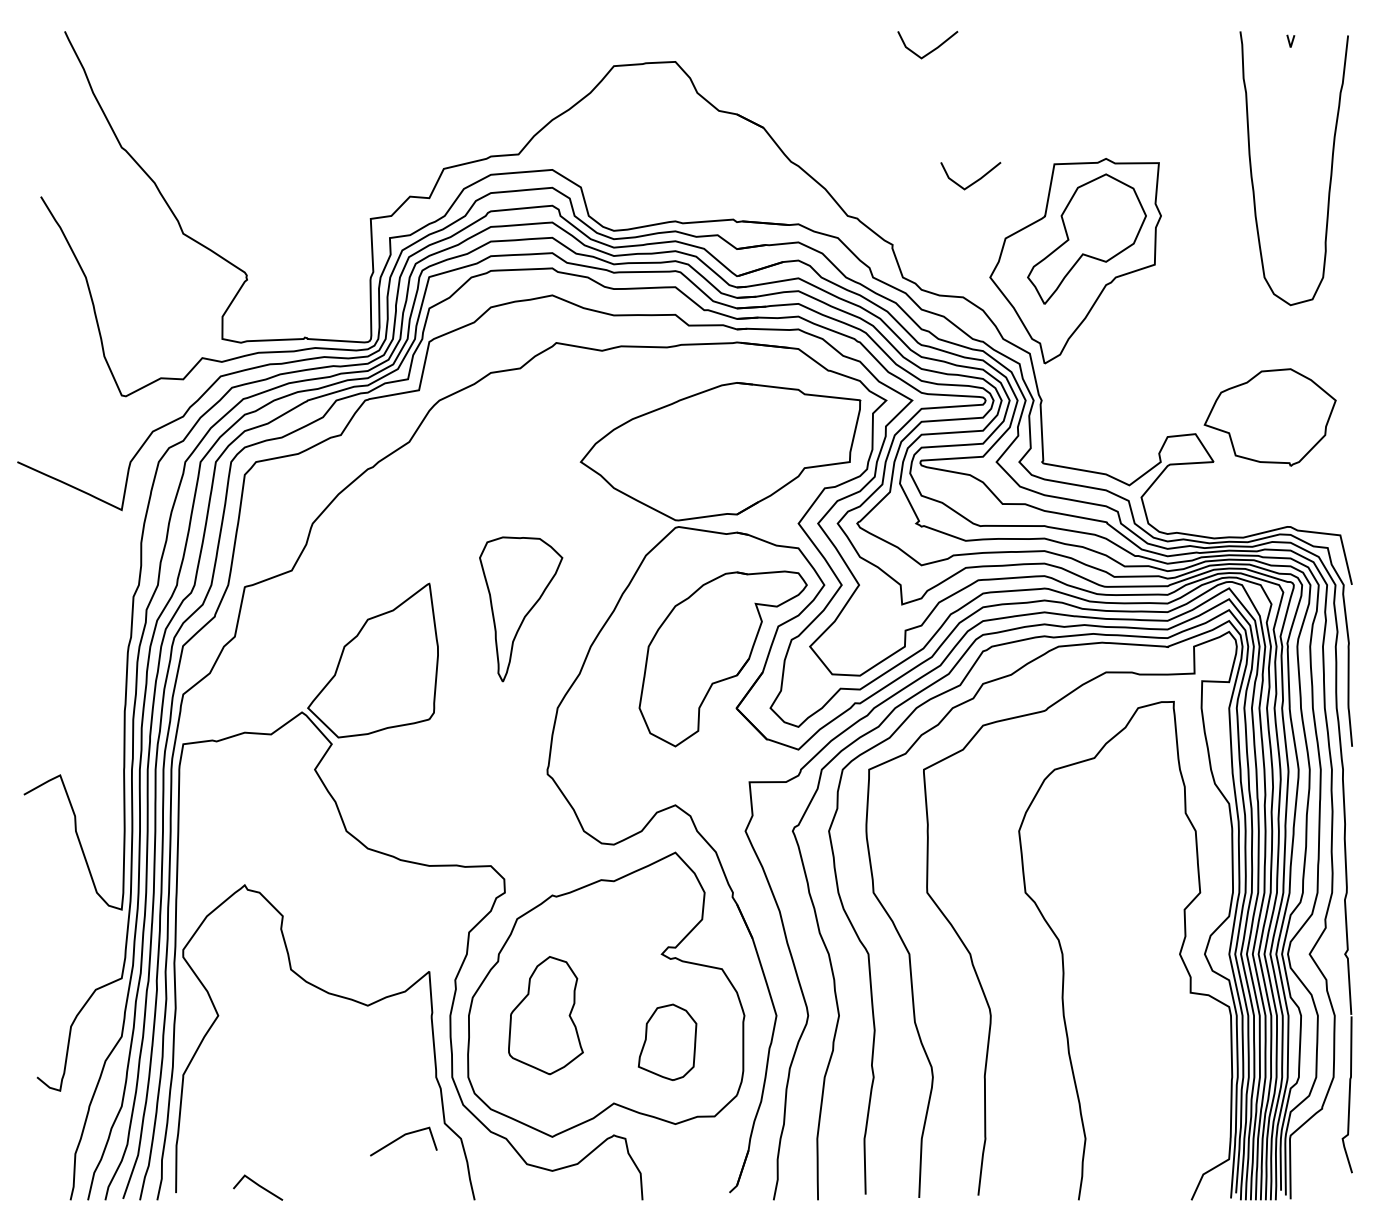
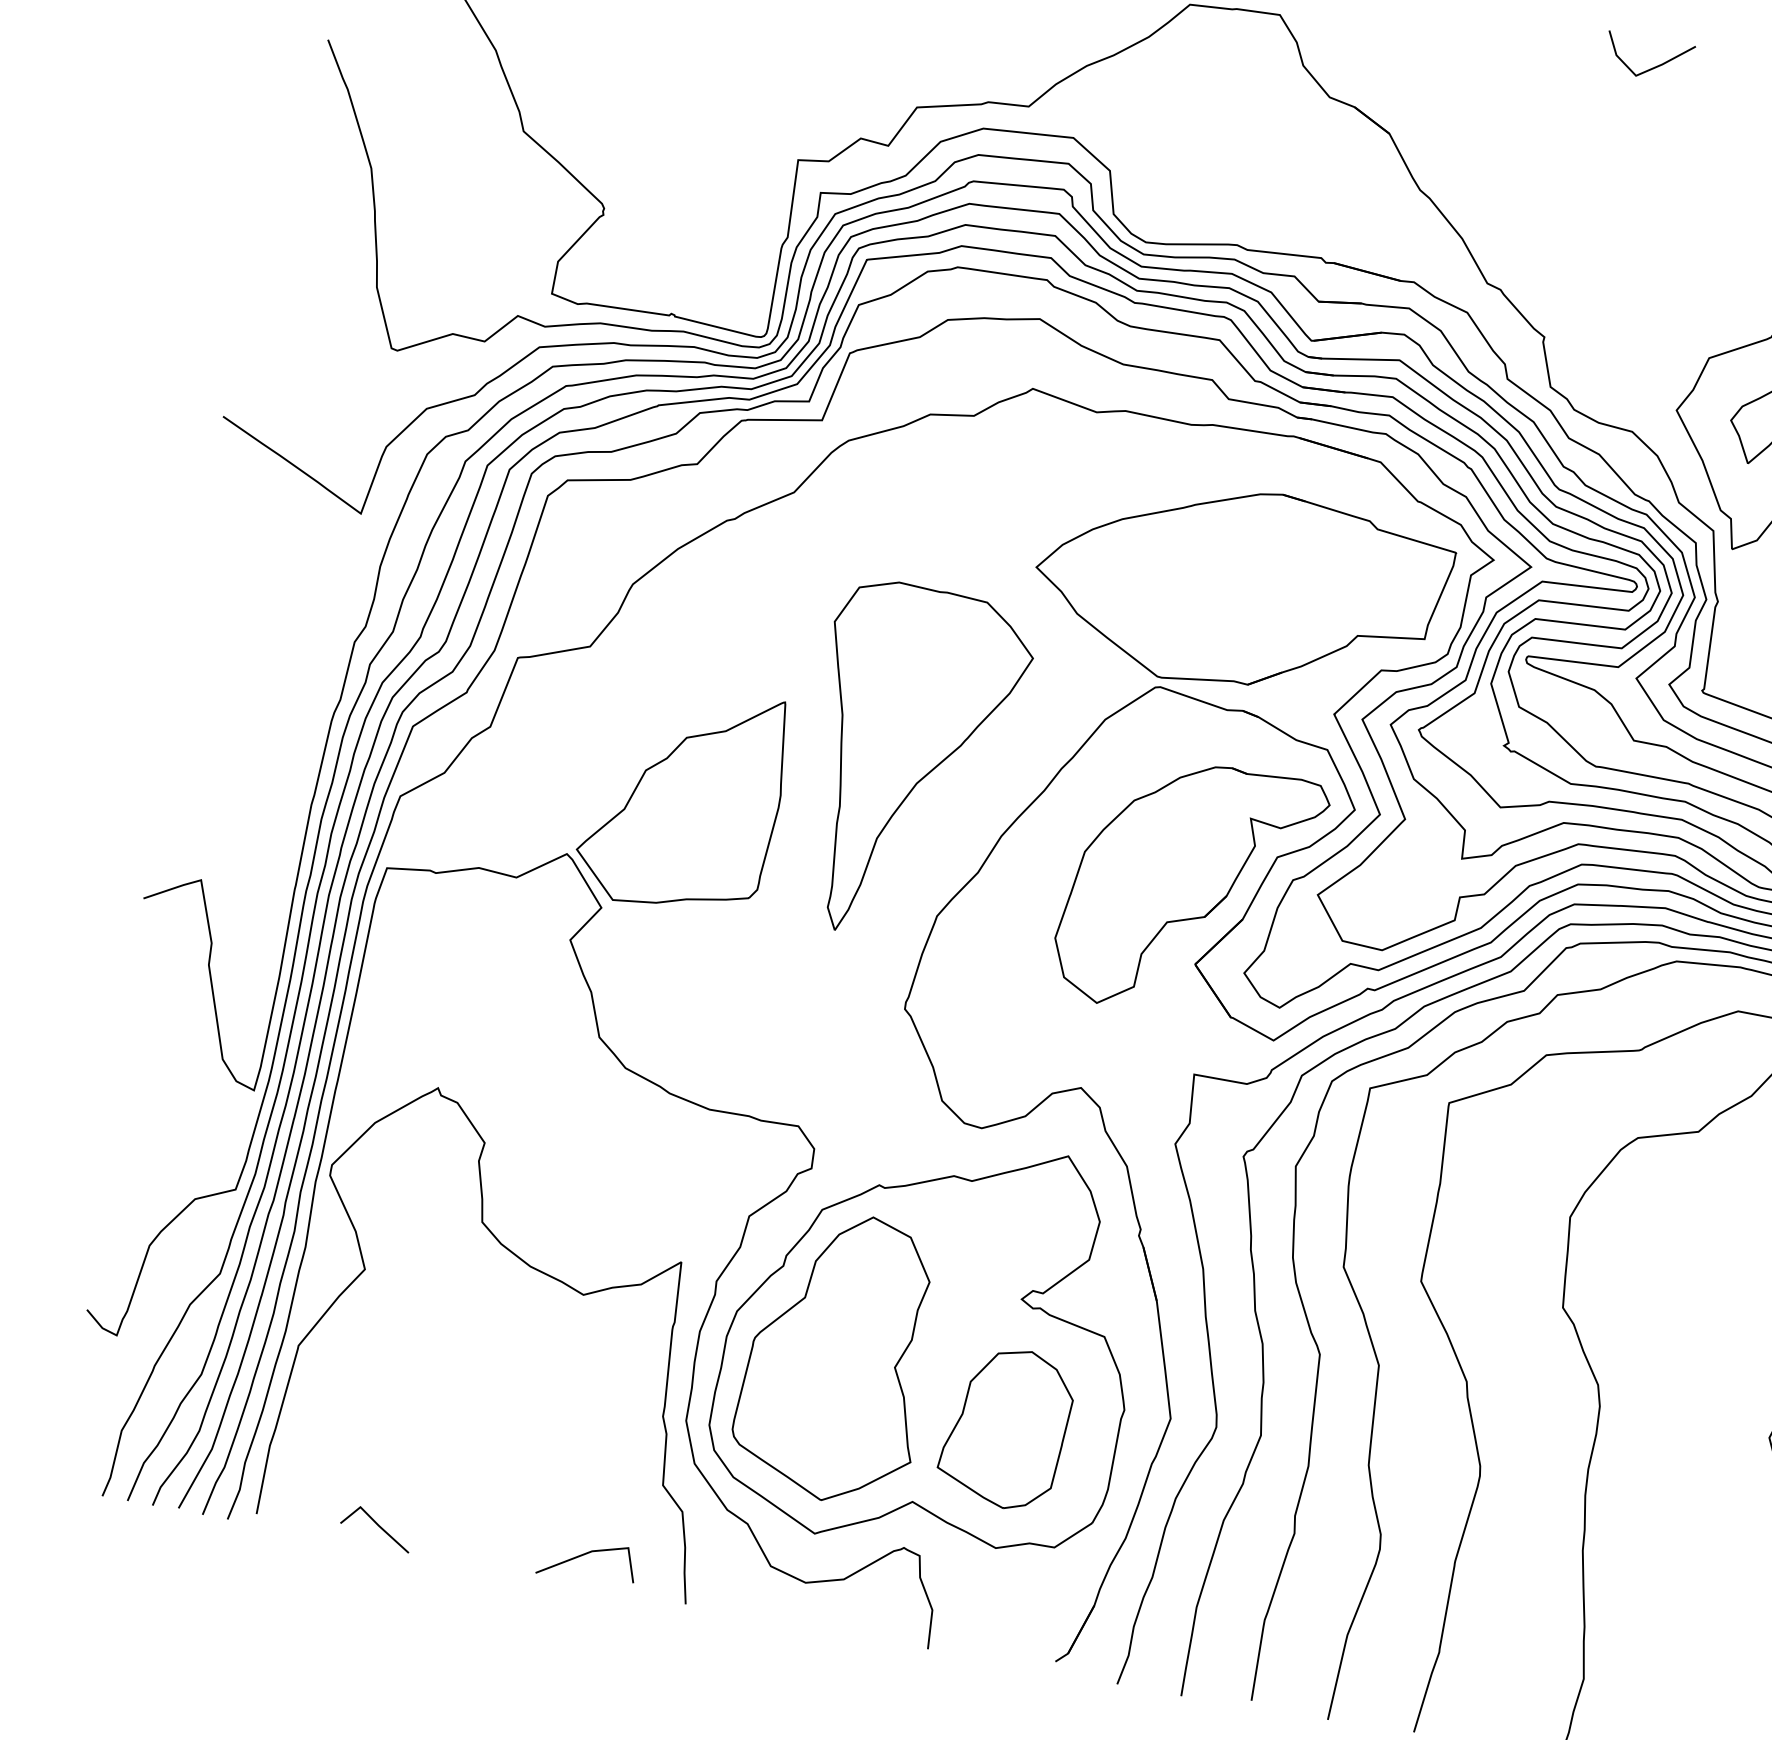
line: (974, 181) -> (1679, 267), removed
part: (520, 609) -> (909, 763), size x1.67
part: (545, 1015) -> (837, 1356), size x1.67
part: (667, 1042) -> (1006, 1428), size x1.43
line: (402, 1137) -> (587, 1555), moved

